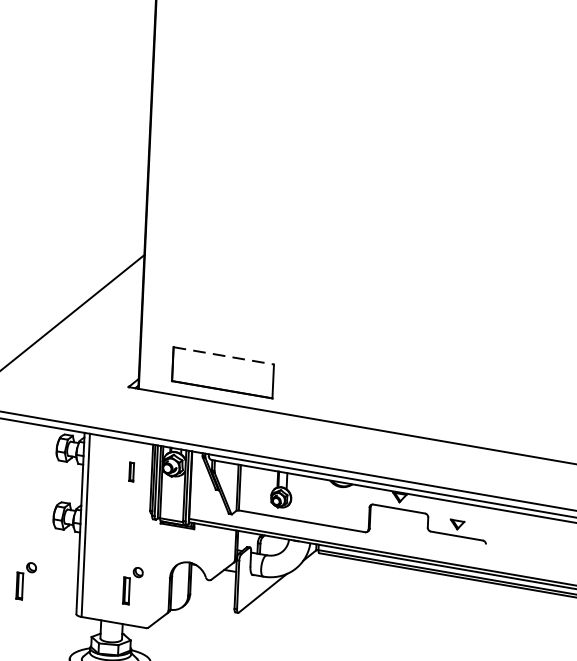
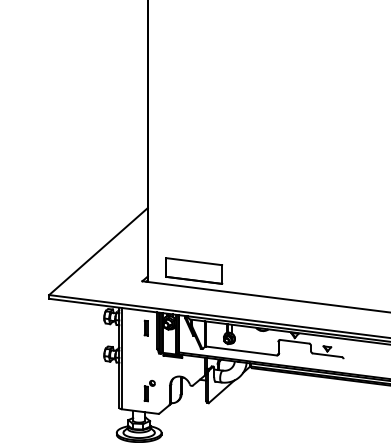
line: (224, 355) -> (194, 261), dashed -> solid
part: (130, 470) -> (145, 327), size x1.43
part: (25, 582) -> (90, 391), removed

